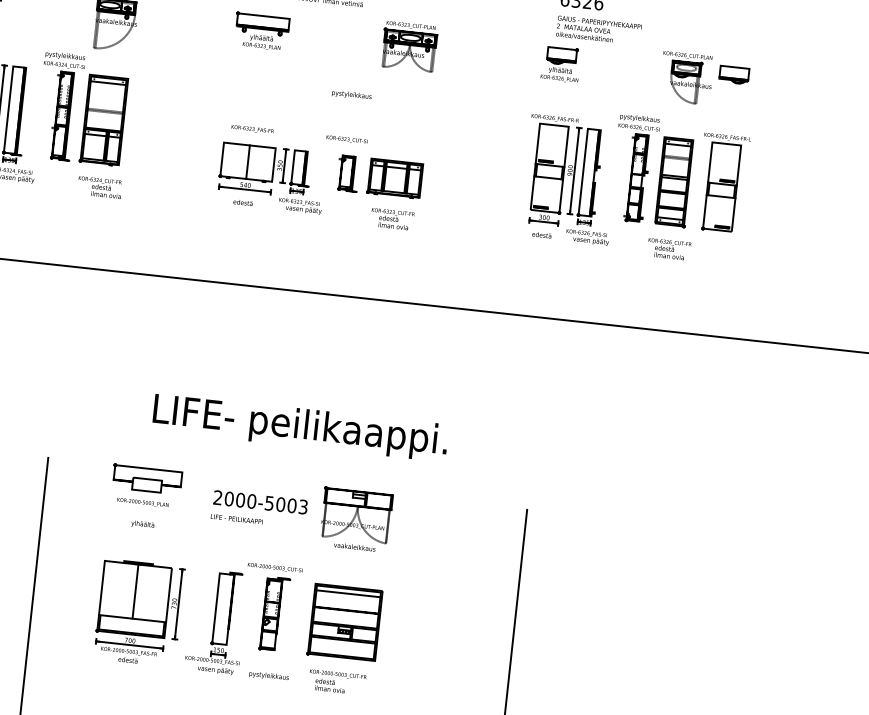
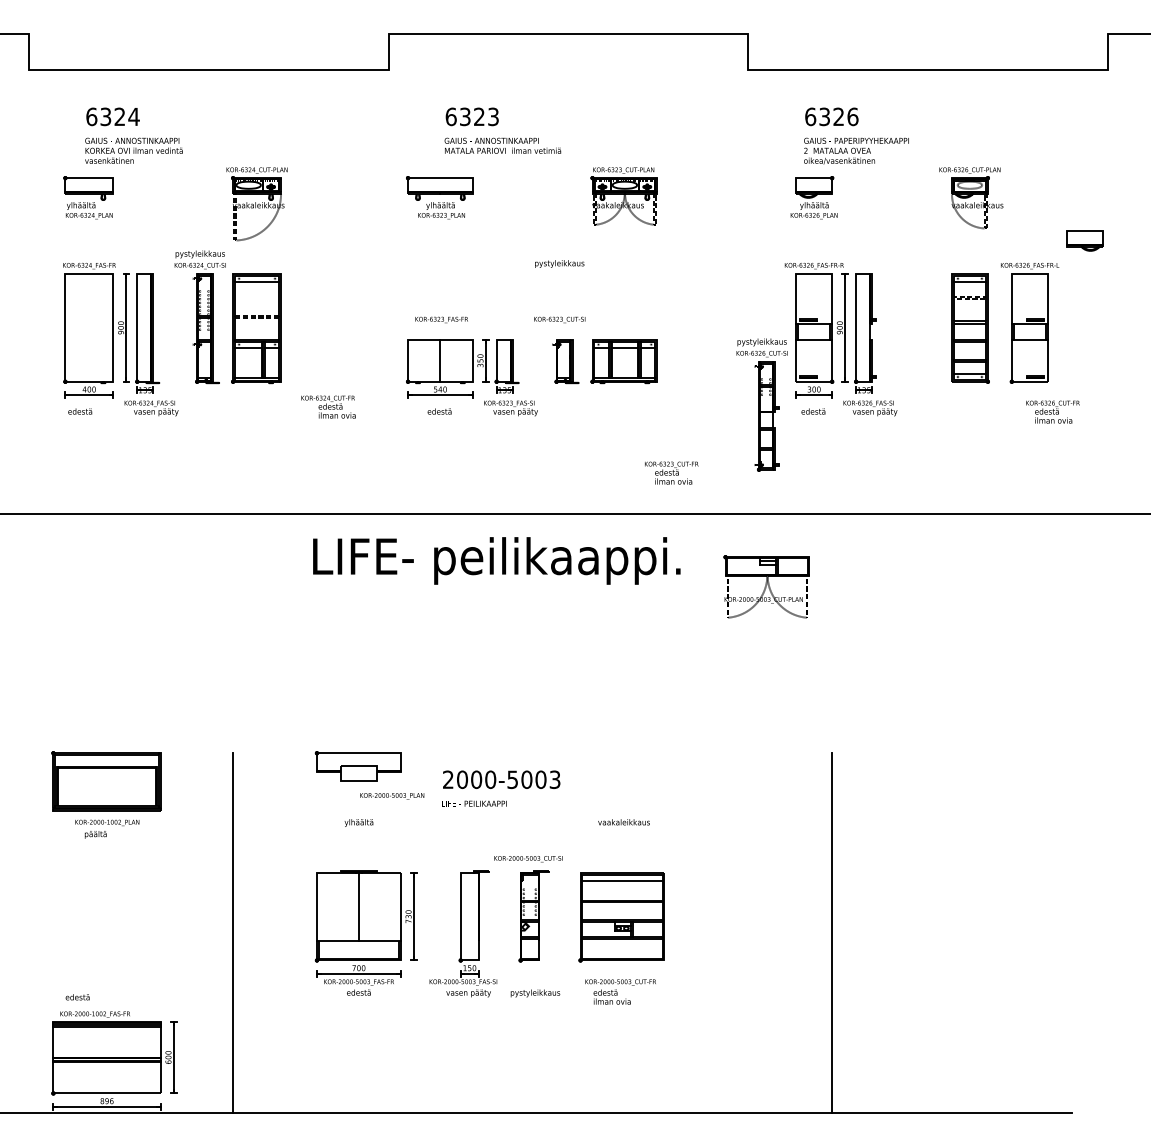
part: (734, 74) -> (1084, 240), moved
part: (634, 168) -> (761, 404), moved
text: (99, 187) -> (328, 406), moved
text: (392, 218) -> (671, 472), moved
text: (669, 248) -> (1052, 411), moved
text: (300, 427) -> (496, 560), moved
text: (143, 503) -> (392, 796), moved
part: (356, 515) -> (766, 586), moved

